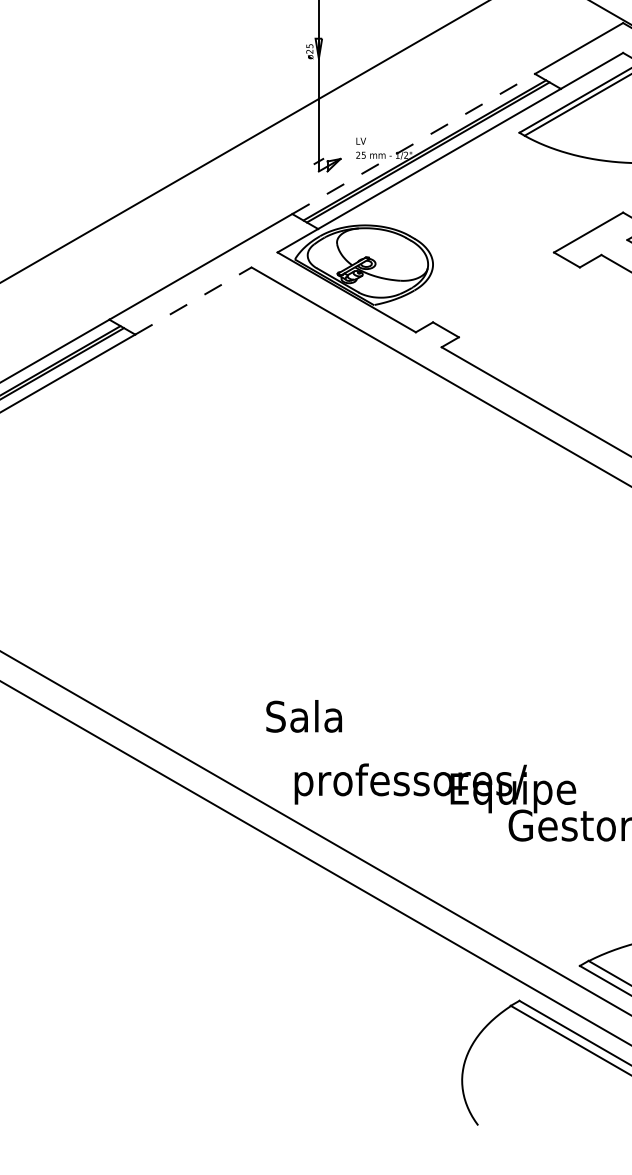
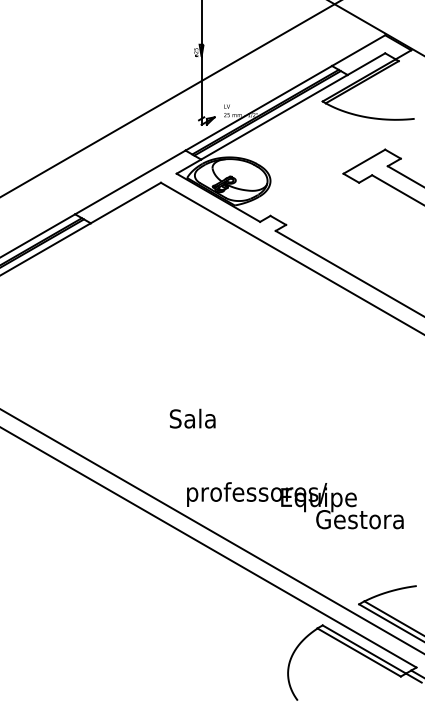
line: (413, 144) -> (258, 108), dashed -> solid
line: (192, 301) -> (125, 203), dashed -> solid
text: (303, 716) -> (192, 418), moved

